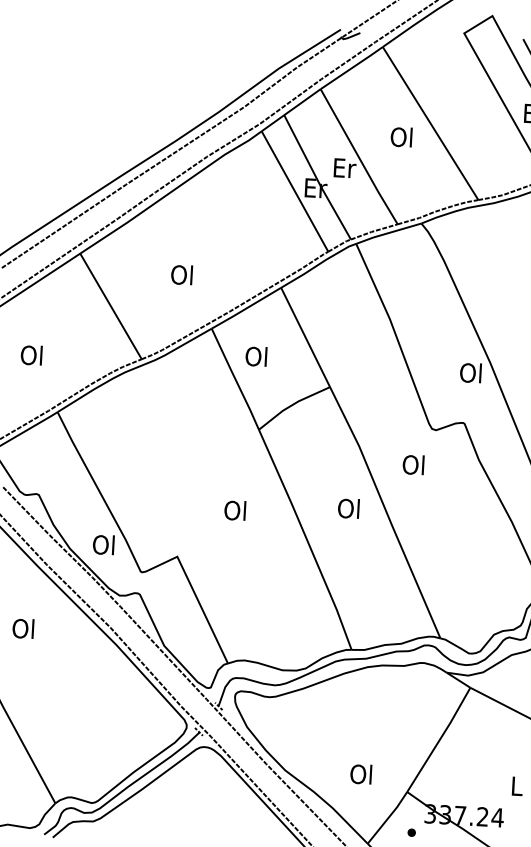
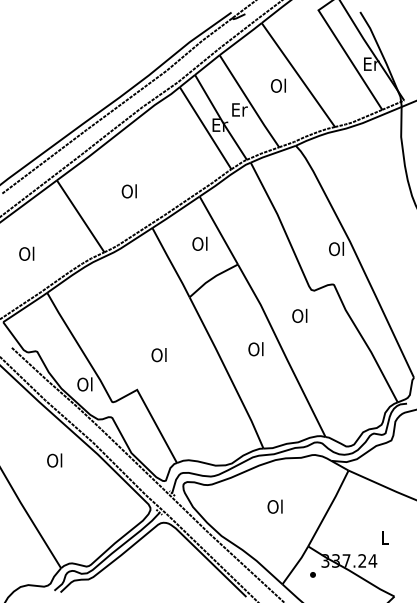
text: (255, 355) -> (199, 243), moved
text: (234, 511) -> (158, 355), moved
text: (23, 628) -> (54, 460), moved
text: (360, 773) -> (274, 506), moved

